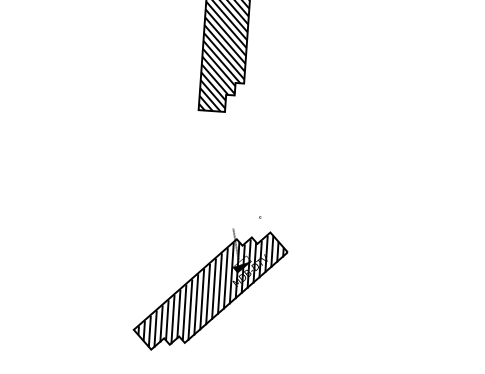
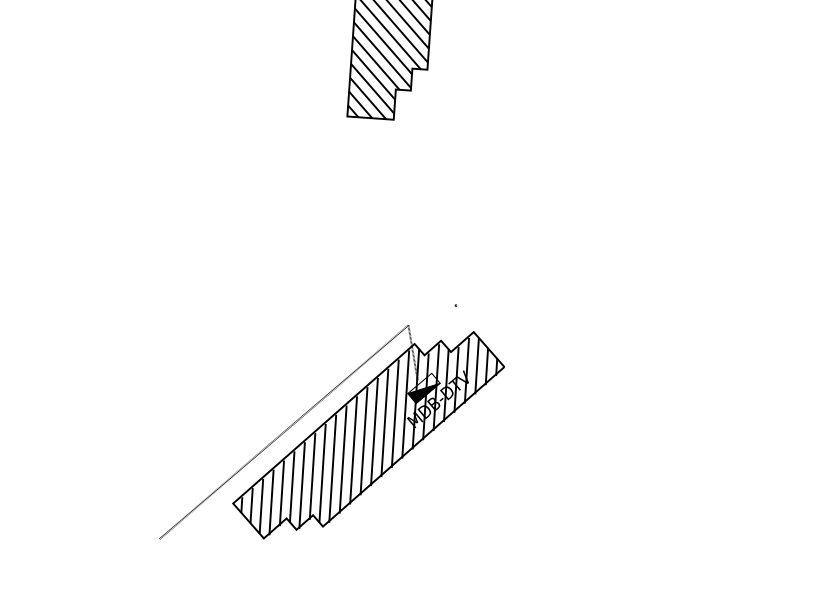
line: (162, 289) -> (283, 432), added

